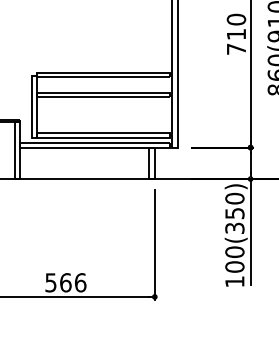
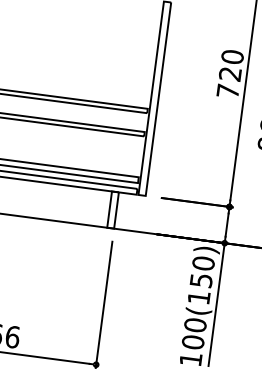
text: (235, 34) -> (229, 74), 710 -> 720
text: (234, 227) -> (198, 296), 100(350) -> 100(150)

